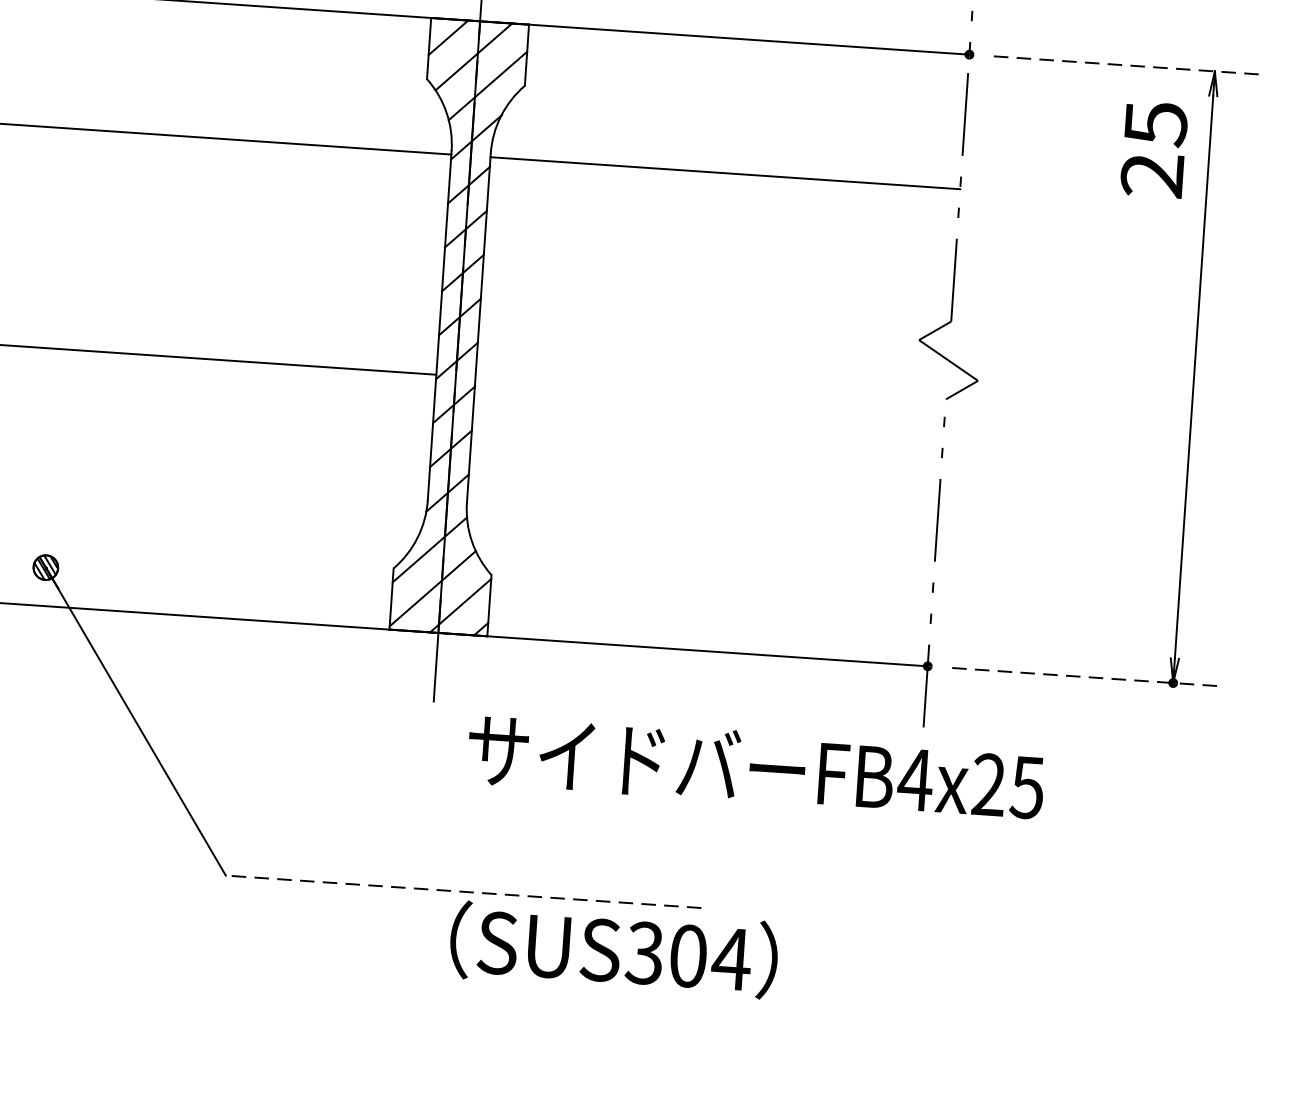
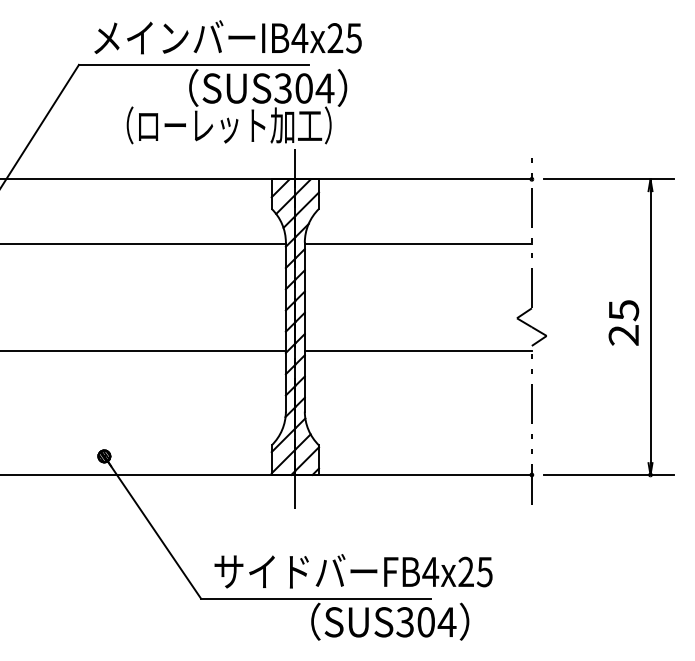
line: (1130, 65) -> (609, 179), dashed -> solid
text: (1153, 148) -> (623, 322), moved
line: (708, 392) -> (417, 350), added
line: (1088, 676) -> (609, 474), dashed -> solid
text: (755, 767) -> (353, 571), moved
line: (462, 891) -> (315, 598), dashed -> solid

